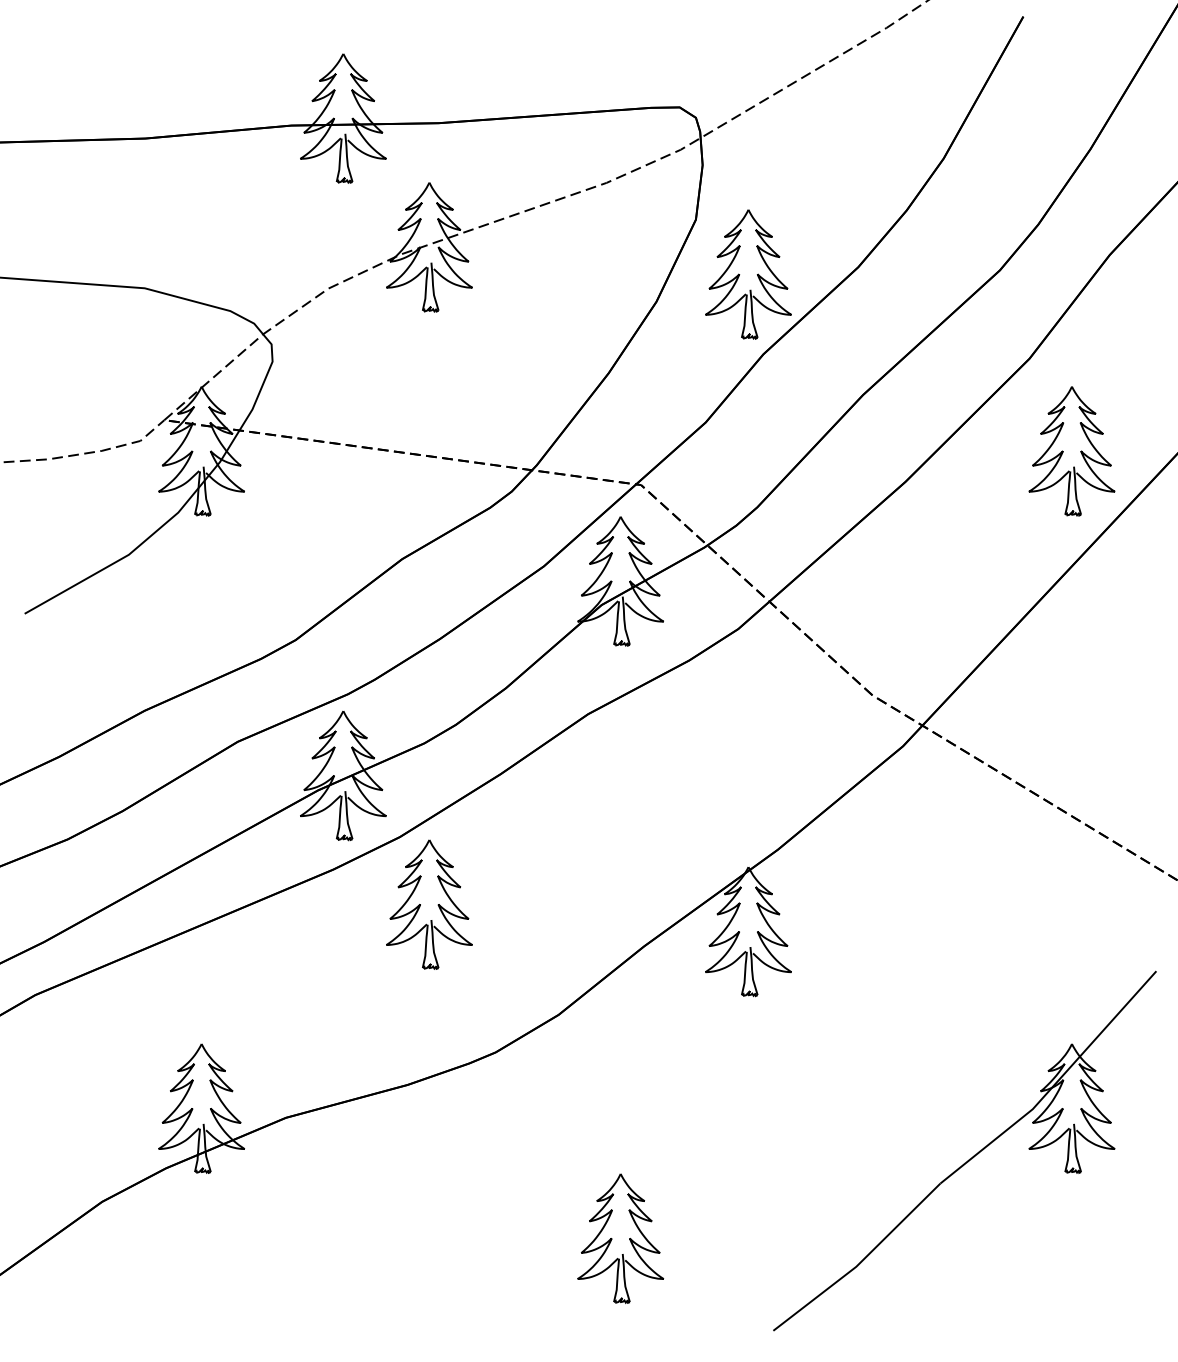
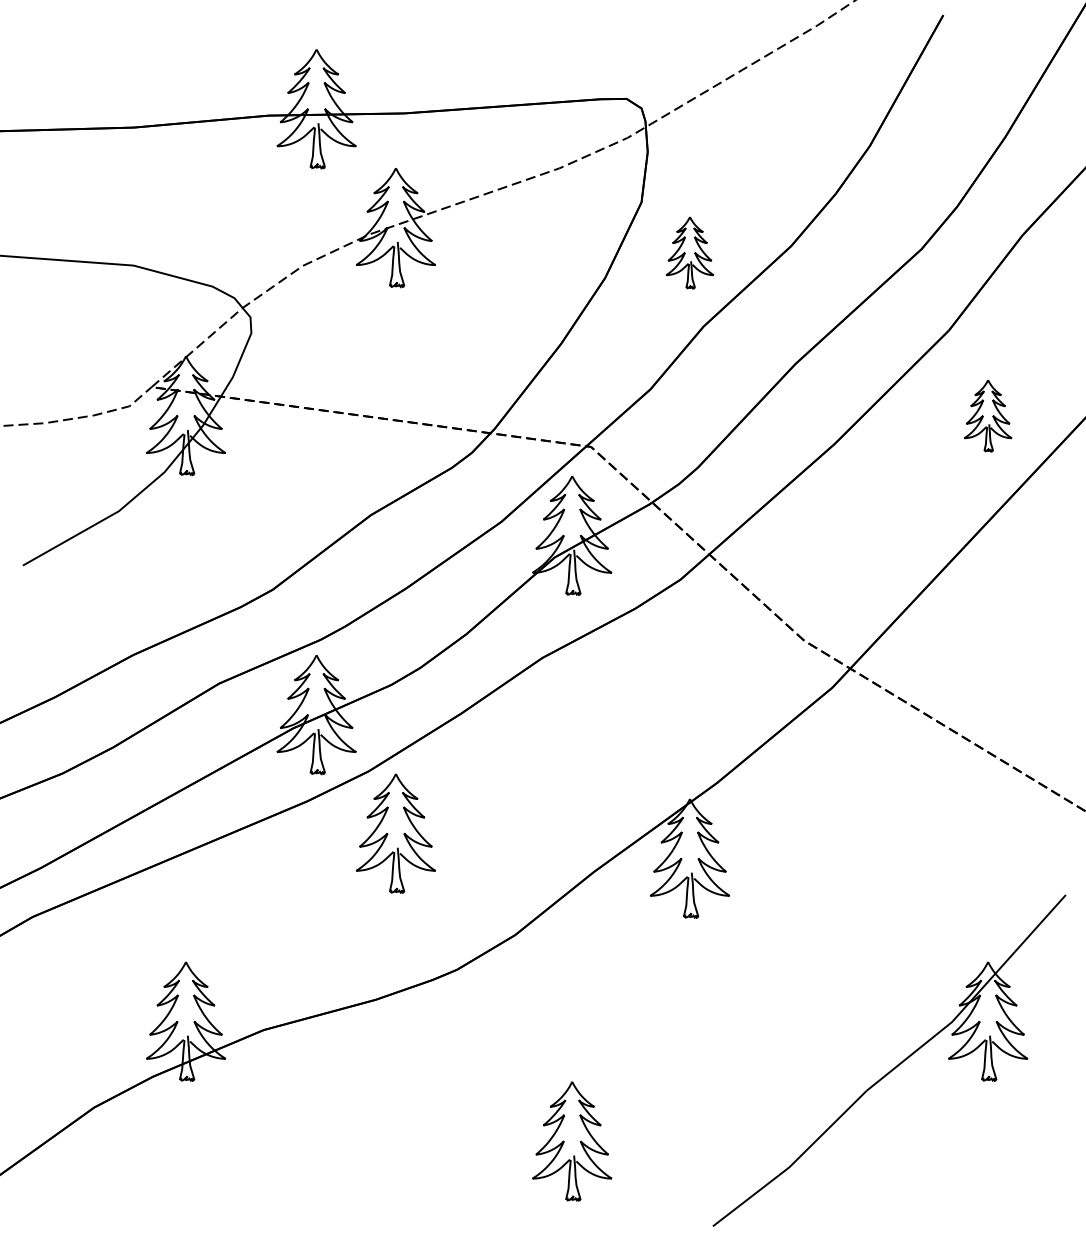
part: (748, 274) -> (689, 252), size x0.6
part: (1071, 451) -> (987, 415), size x0.6

